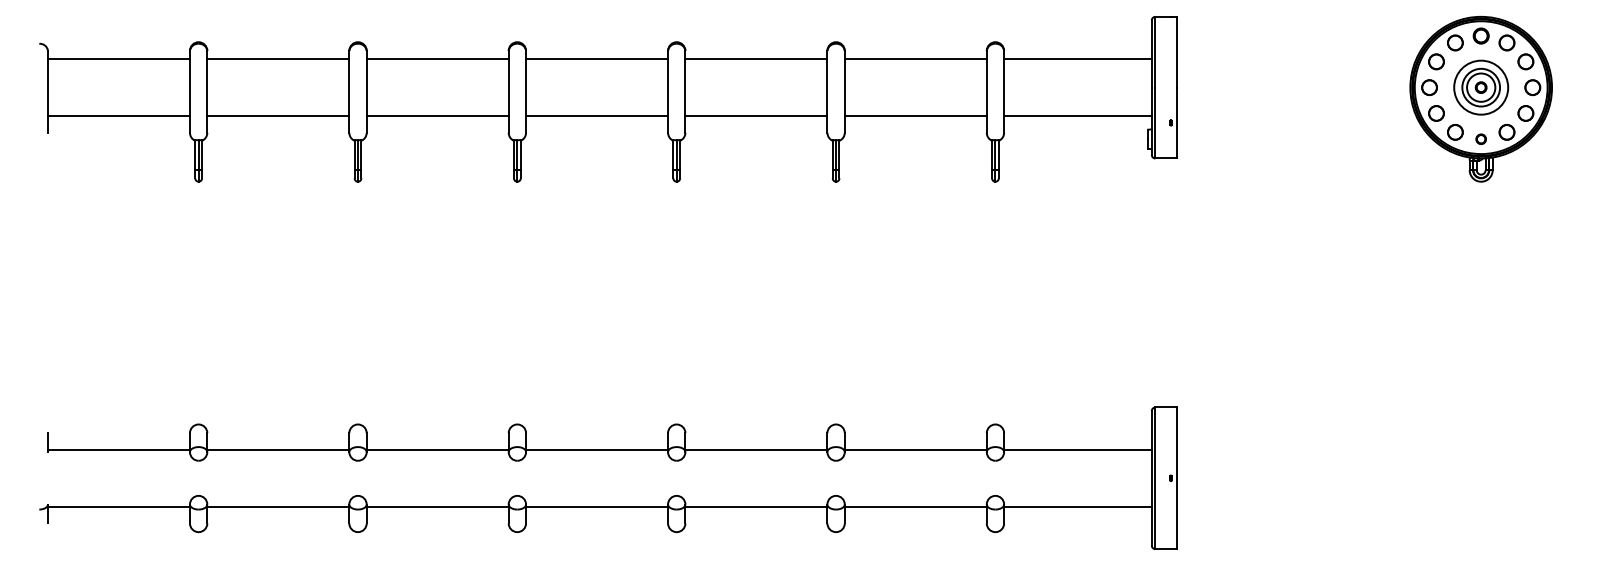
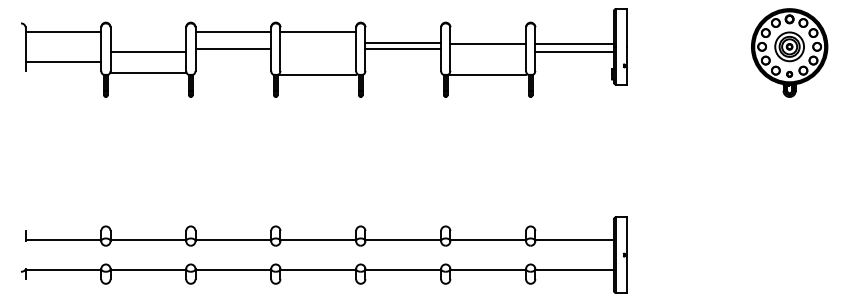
line: (278, 58) -> (148, 51), moved
line: (756, 58) -> (403, 48), moved
line: (916, 58) -> (488, 43), moved
line: (1077, 58) -> (574, 51), moved
line: (278, 115) -> (148, 72), moved
line: (437, 115) -> (233, 48), moved
line: (597, 115) -> (318, 74), moved
line: (756, 115) -> (403, 42), moved
line: (916, 115) -> (488, 74), moved
line: (1077, 115) -> (574, 43), moved

